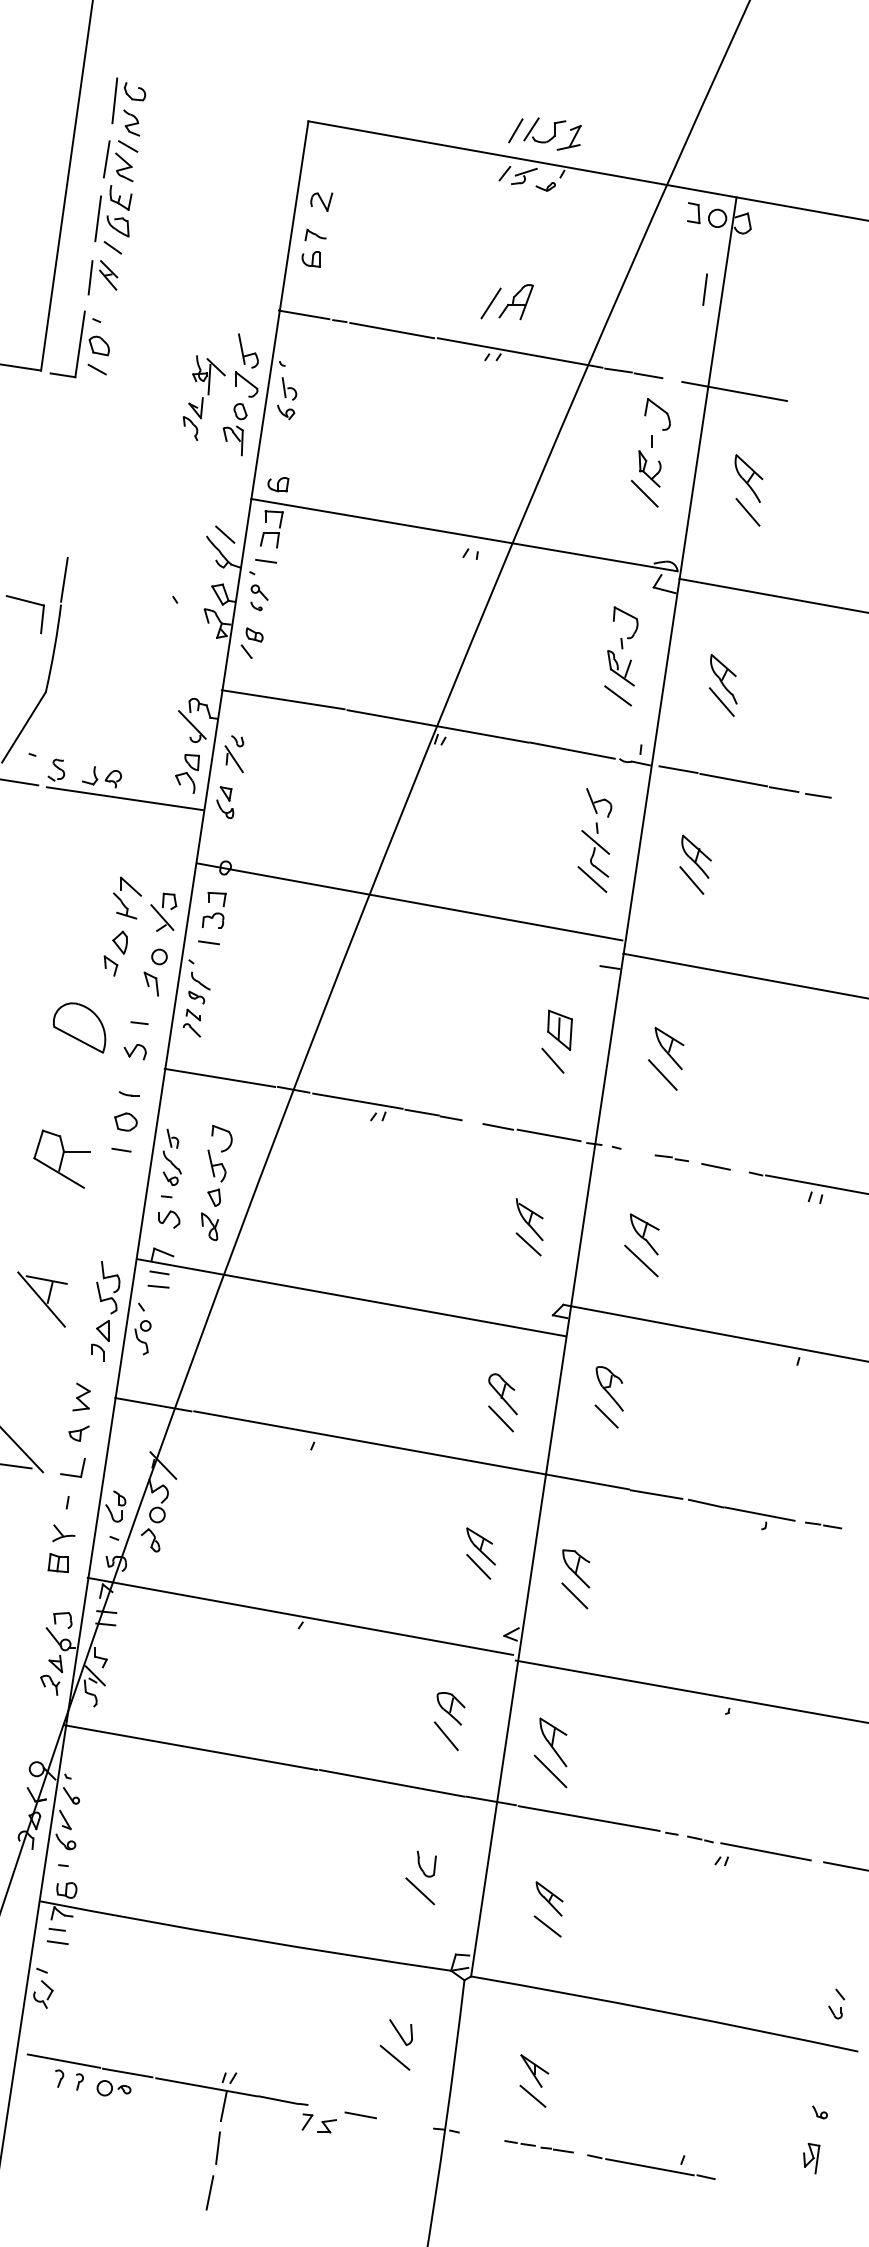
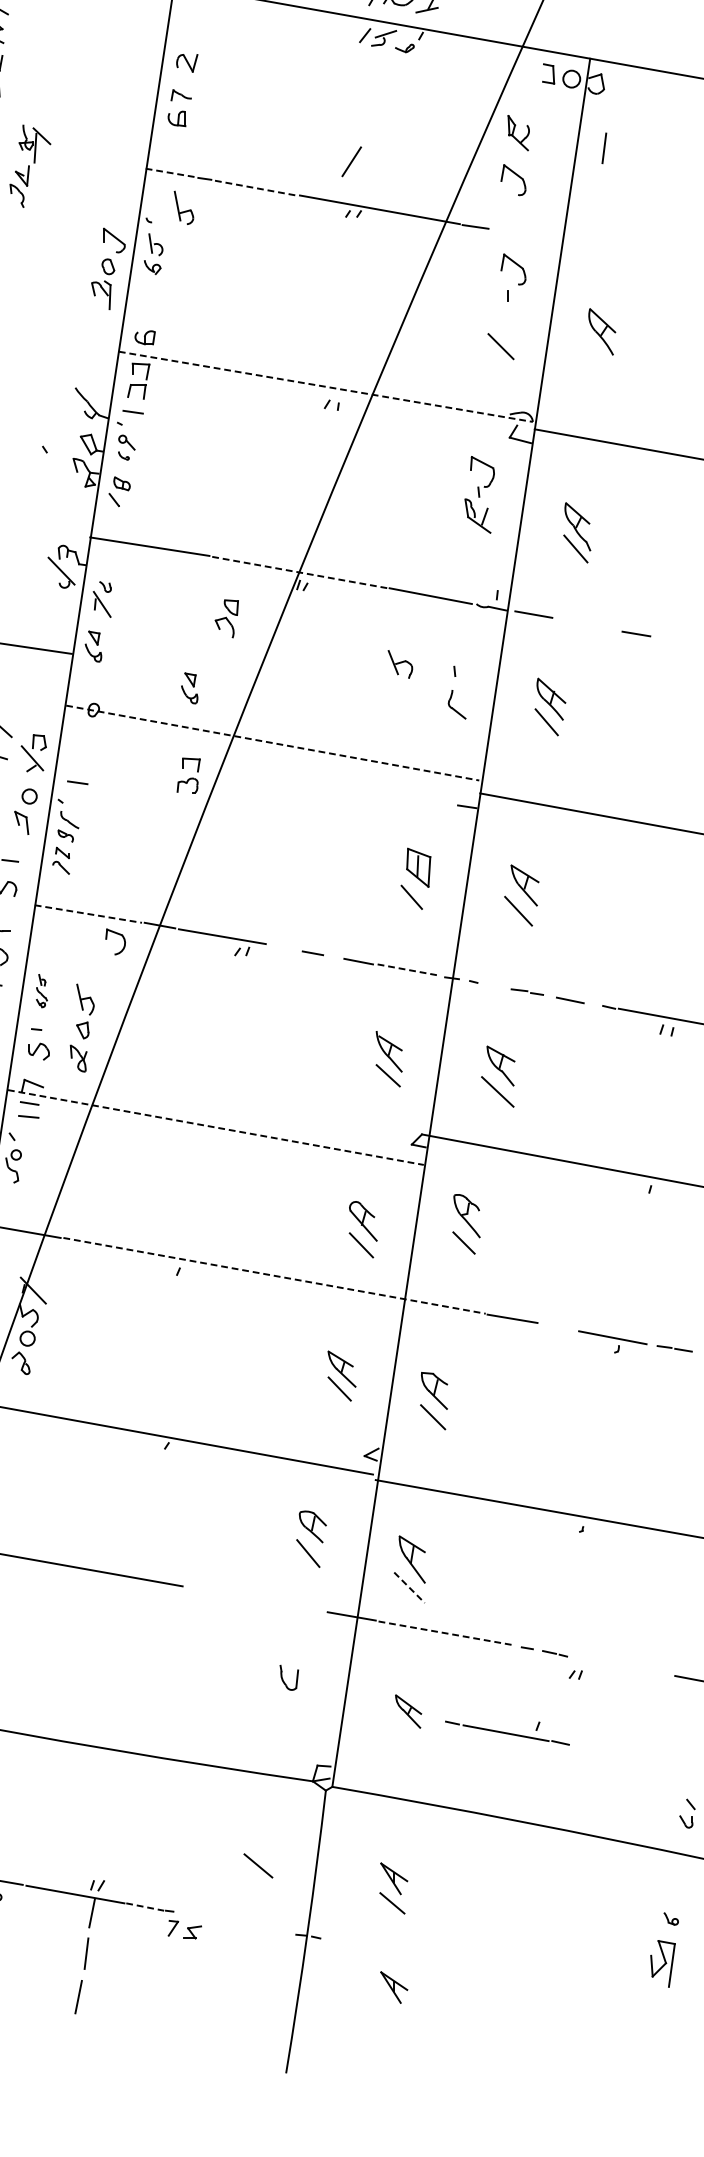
line: (704, 289) -> (603, 148), moved
part: (515, 302) -> (375, 160), removed
line: (304, 314) -> (170, 172), solid -> dashed
part: (657, 322) -> (513, 180), added
line: (392, 330) -> (255, 188), solid -> dashed
part: (248, 350) -> (184, 207), moved
line: (648, 375) -> (504, 231), removed
line: (734, 391) -> (588, 247), removed
part: (203, 397) -> (29, 165), moved
part: (649, 468) -> (518, 132), moved
line: (747, 511) -> (600, 363), removed
line: (225, 534) -> (93, 386), removed
line: (464, 535) -> (325, 387), solid -> dashed
line: (617, 695) -> (474, 542), removed
line: (437, 726) -> (299, 572), solid -> dashed
part: (187, 773) -> (226, 618), moved
line: (733, 779) -> (587, 624), removed
line: (818, 795) -> (669, 639), removed
part: (599, 802) -> (400, 663), moved
line: (595, 842) -> (453, 685), removed
part: (324, 845) -> (189, 688), added
line: (592, 879) -> (450, 721), removed
line: (410, 902) -> (273, 743), solid -> dashed
part: (213, 910) -> (187, 775), moved
line: (219, 1077) -> (87, 913), solid -> dashed
line: (421, 1112) -> (284, 947), removed
part: (224, 1131) -> (118, 935), moved
line: (549, 1135) -> (408, 969), solid -> dashed
part: (171, 1156) -> (41, 990), size x0.6
line: (351, 1297) -> (216, 1127), solid -> dashed
line: (411, 1450) -> (274, 1275), solid -> dashed
line: (705, 1503) -> (560, 1327), removed
line: (550, 1771) -> (409, 1587), solid -> dashed
line: (391, 1783) -> (255, 1599), removed
line: (589, 1818) -> (447, 1633), solid -> dashed
line: (765, 1851) -> (618, 1665), removed
line: (419, 1891) -> (282, 1704), removed
line: (547, 1926) -> (406, 1738), removed
part: (401, 2032) -> (264, 1841), removed
line: (278, 2100) -> (145, 1907), solid -> dashed
line: (360, 2115) -> (224, 1921), removed
part: (538, 2146) -> (397, 1952), removed
part: (811, 2158) -> (662, 1963), size x1.6
part: (651, 2166) -> (507, 1732), moved
part: (534, 2182) -> (393, 1987), added

